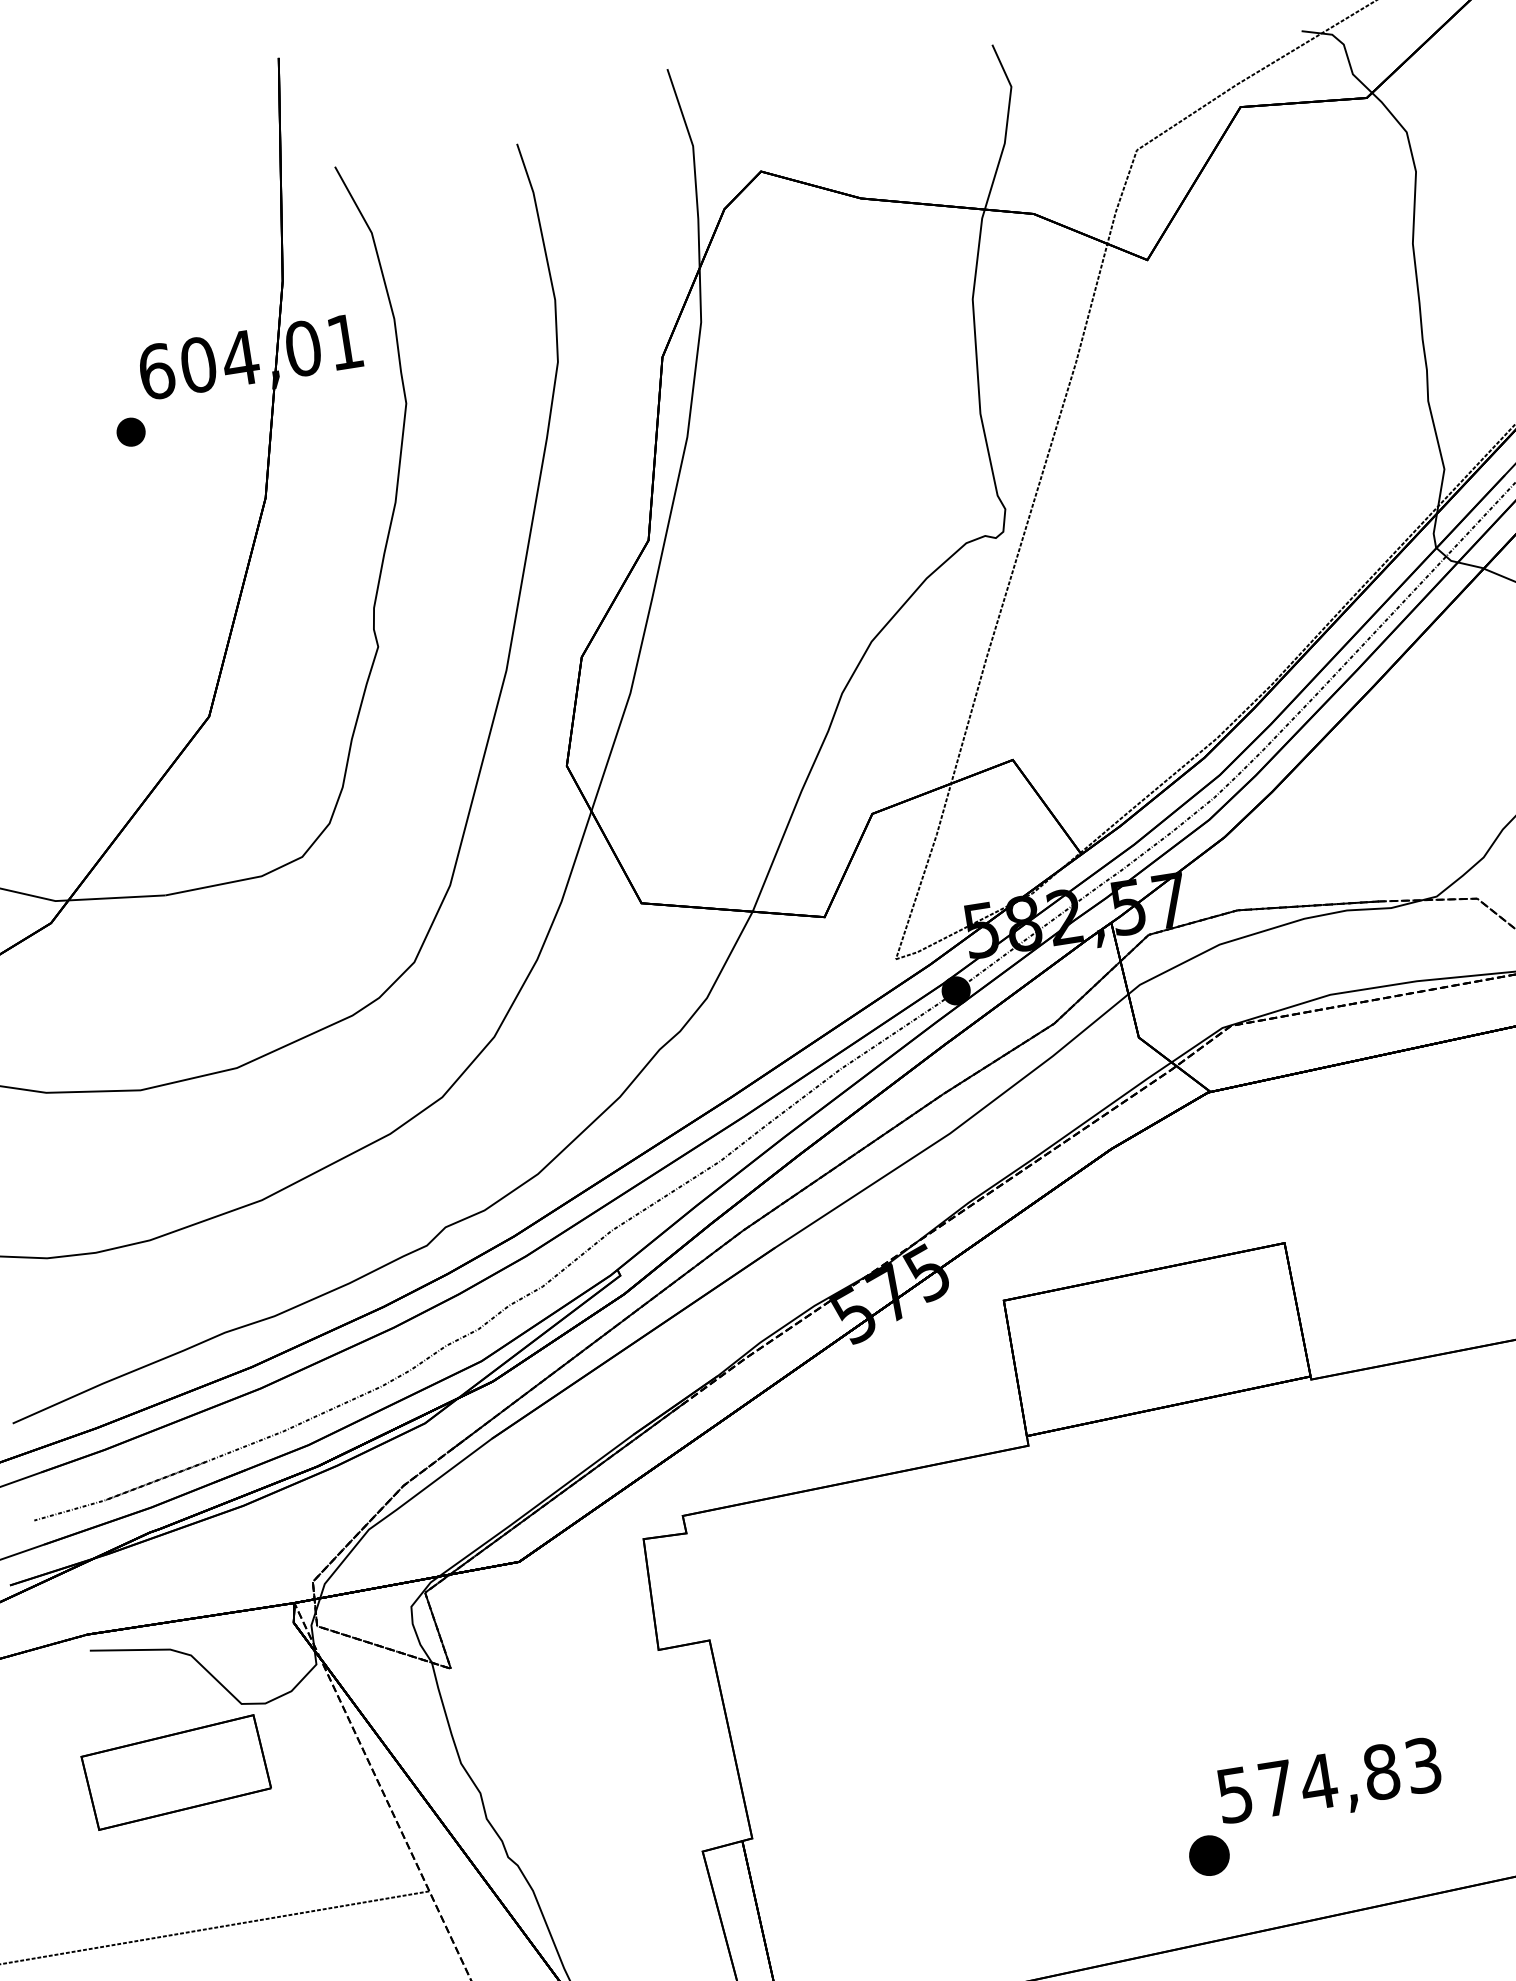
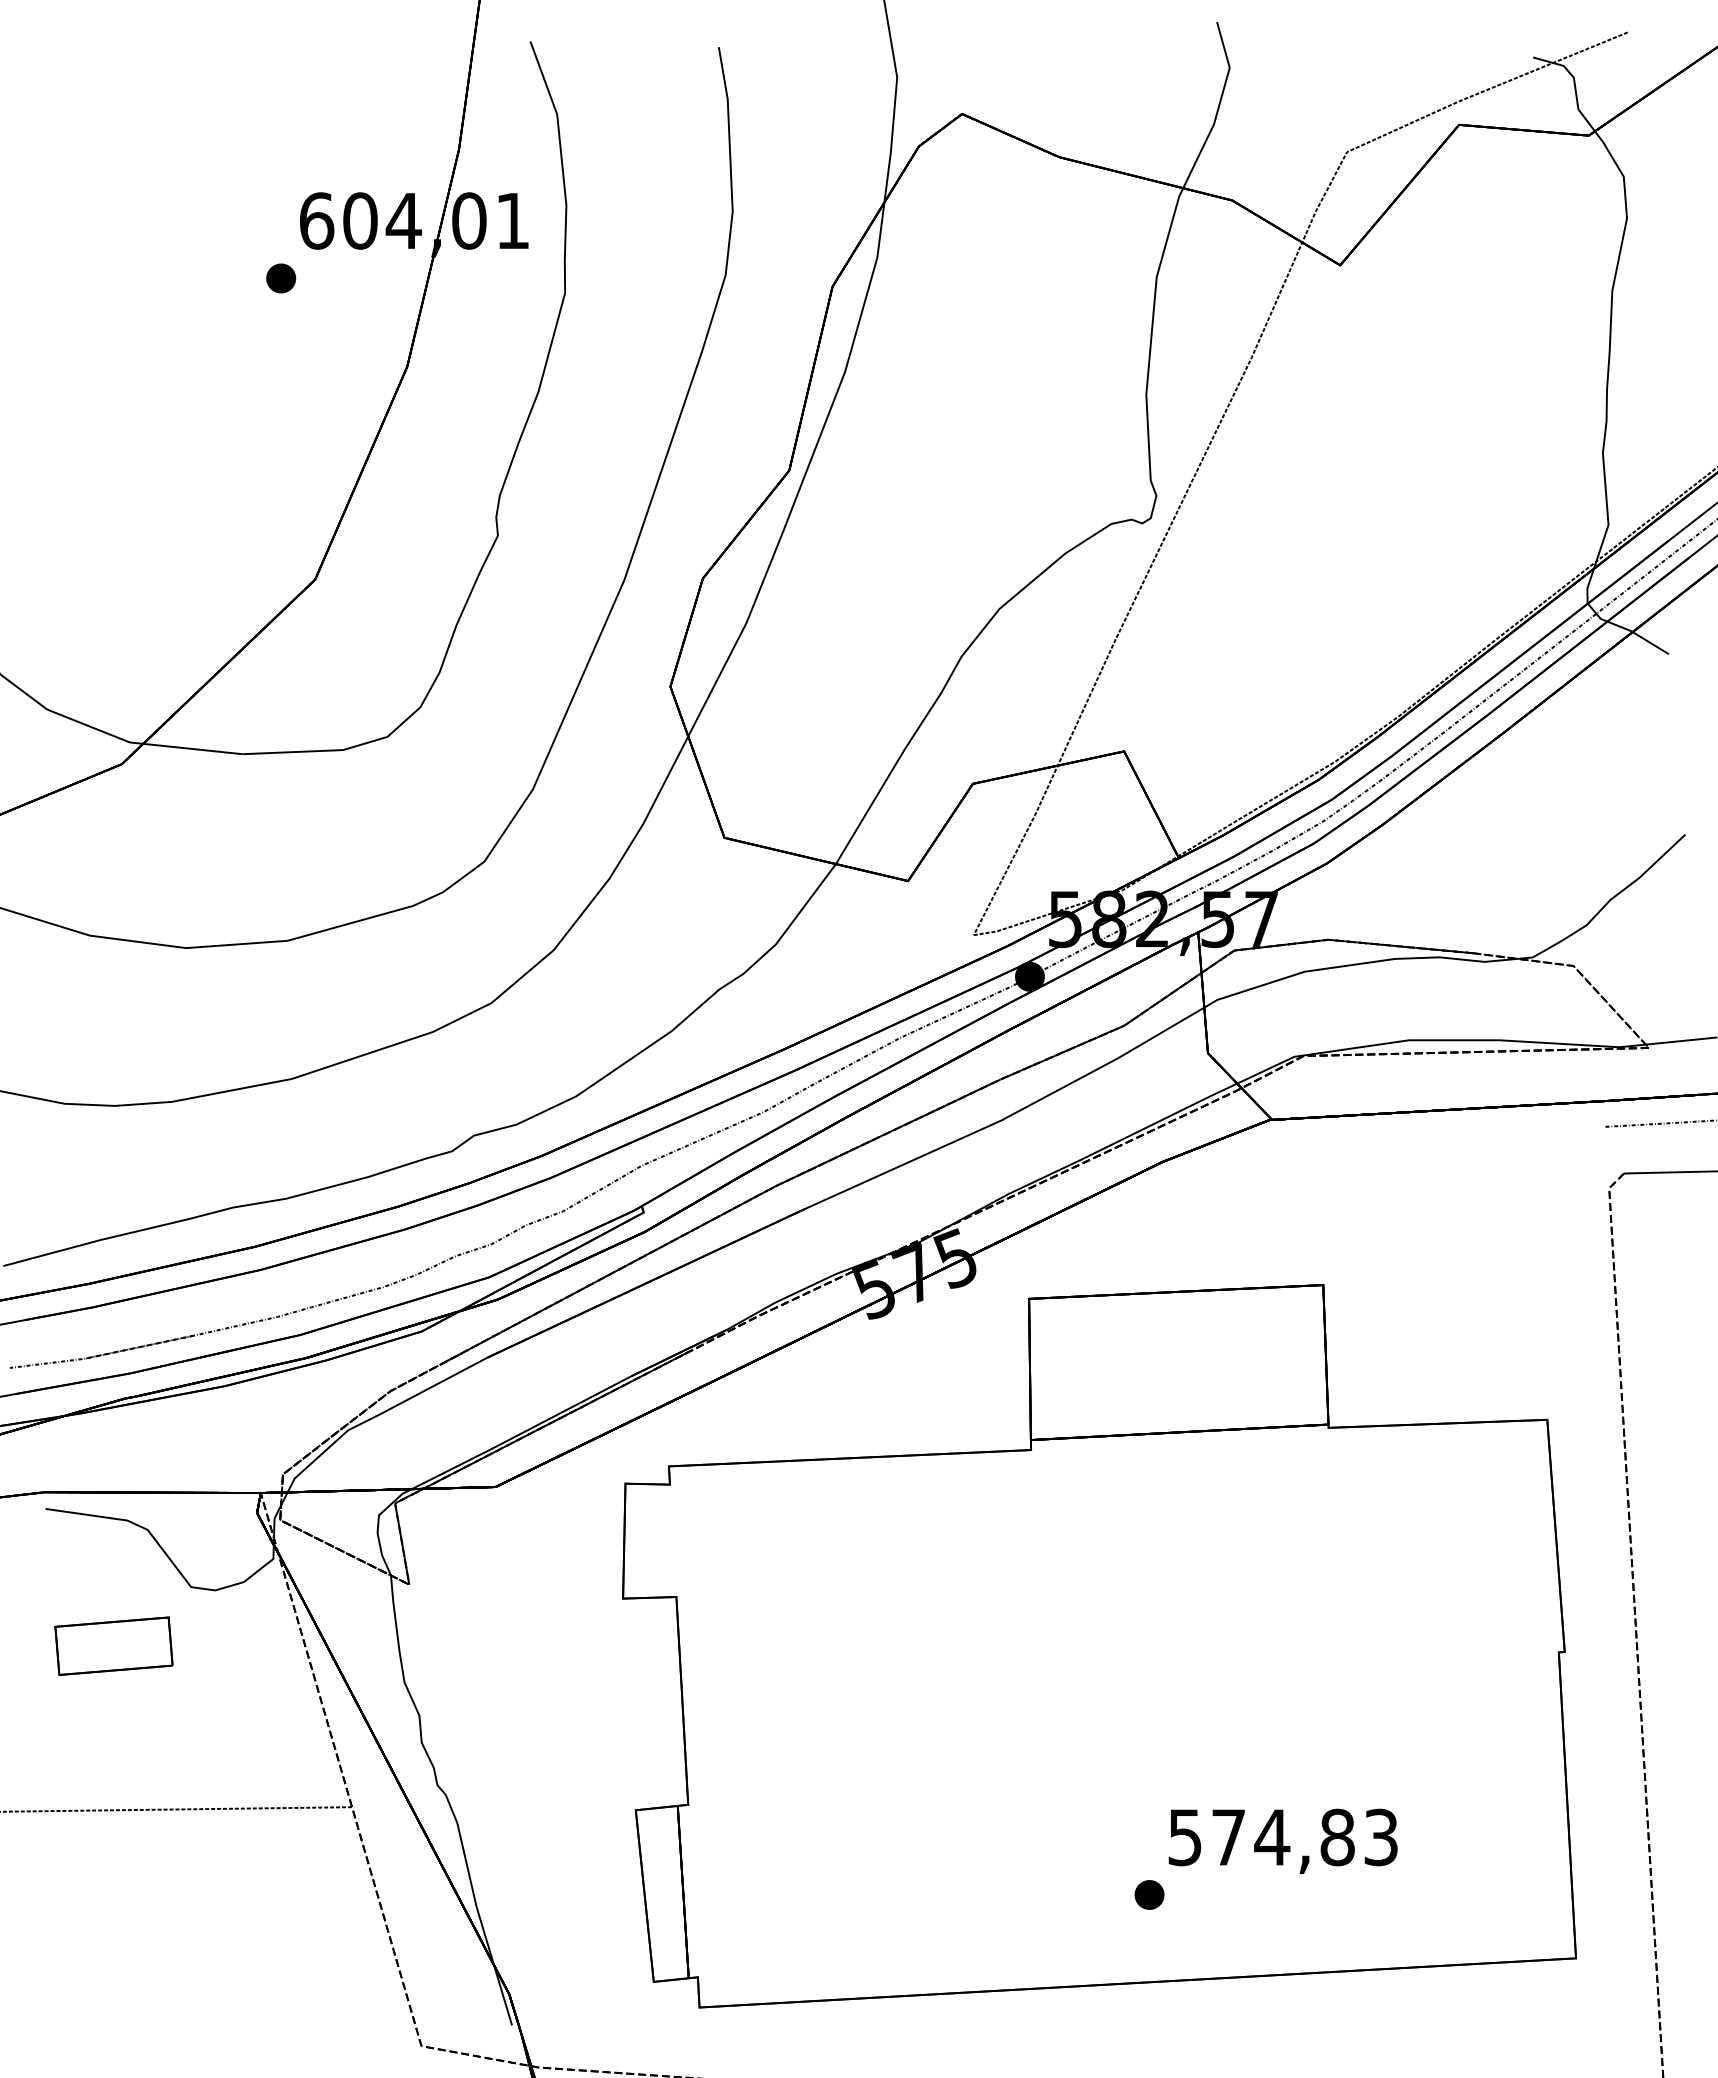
part: (175, 1771) -> (113, 1645), size x0.62
part: (1209, 1855) -> (1149, 1894), size x0.71

